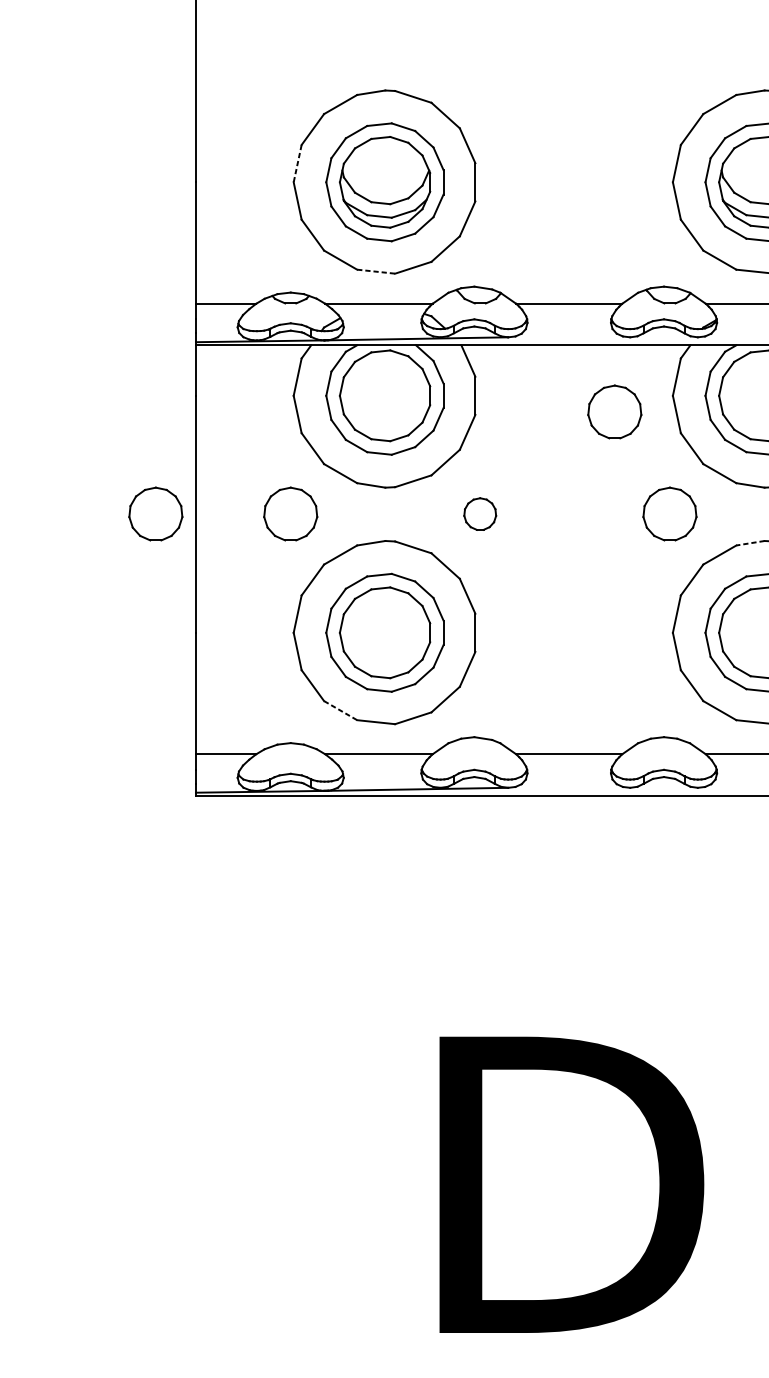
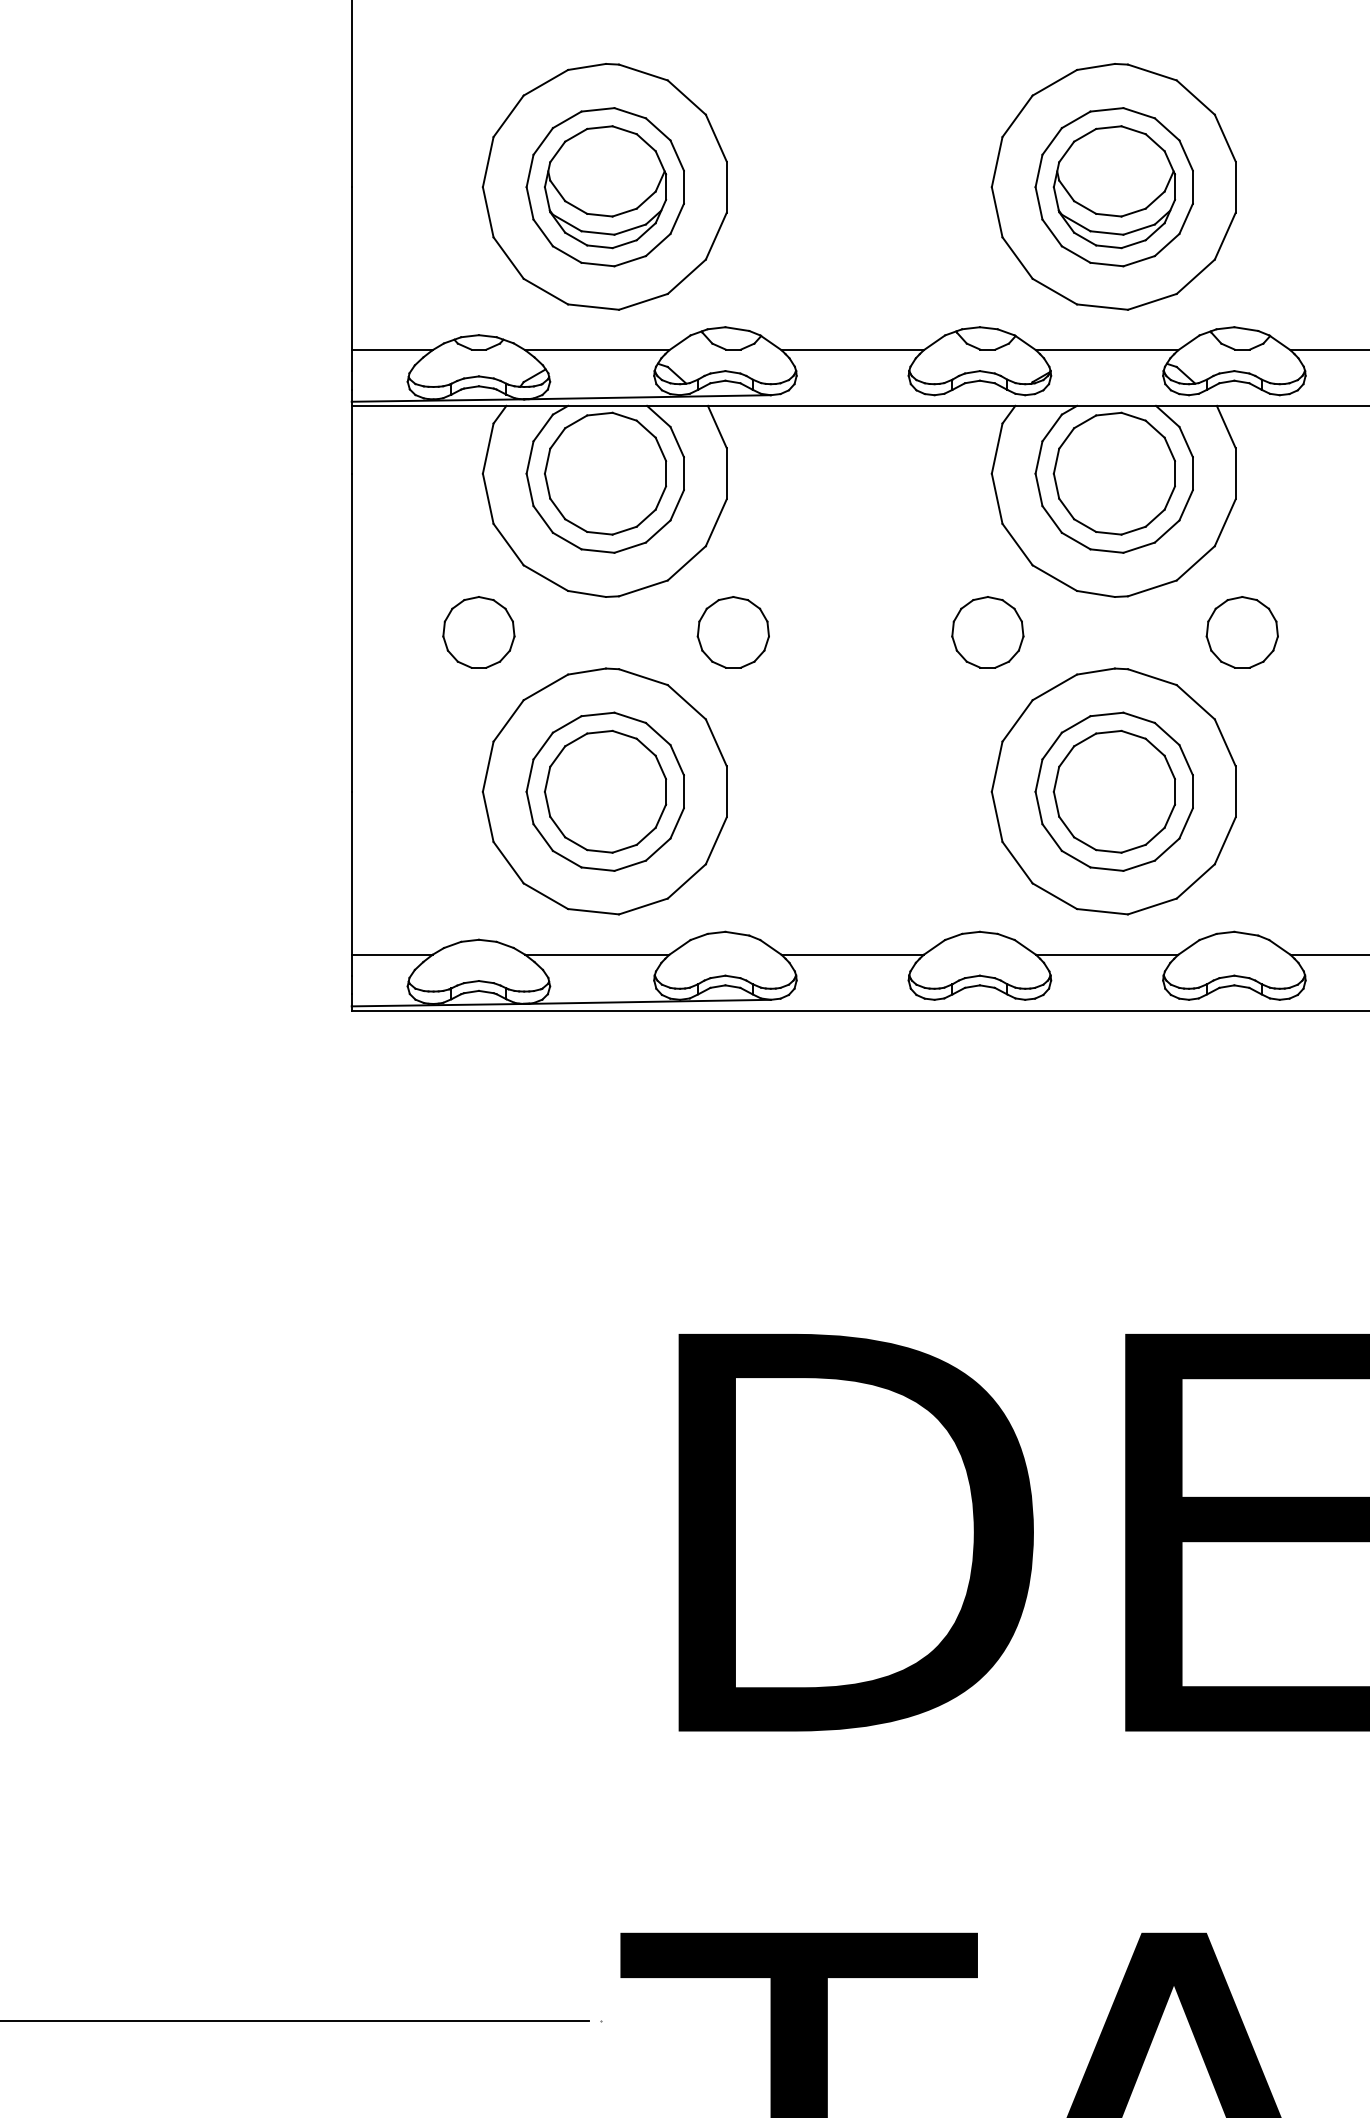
line: (297, 163) -> (488, 162), dashed -> solid
line: (376, 271) -> (593, 307), dashed -> solid
part: (614, 412) -> (913, 495), removed
part: (155, 514) -> (297, 632), removed
part: (479, 514) -> (732, 632), size x1.67
line: (750, 543) -> (1095, 671), dashed -> solid
line: (340, 710) -> (545, 896), dashed -> solid

